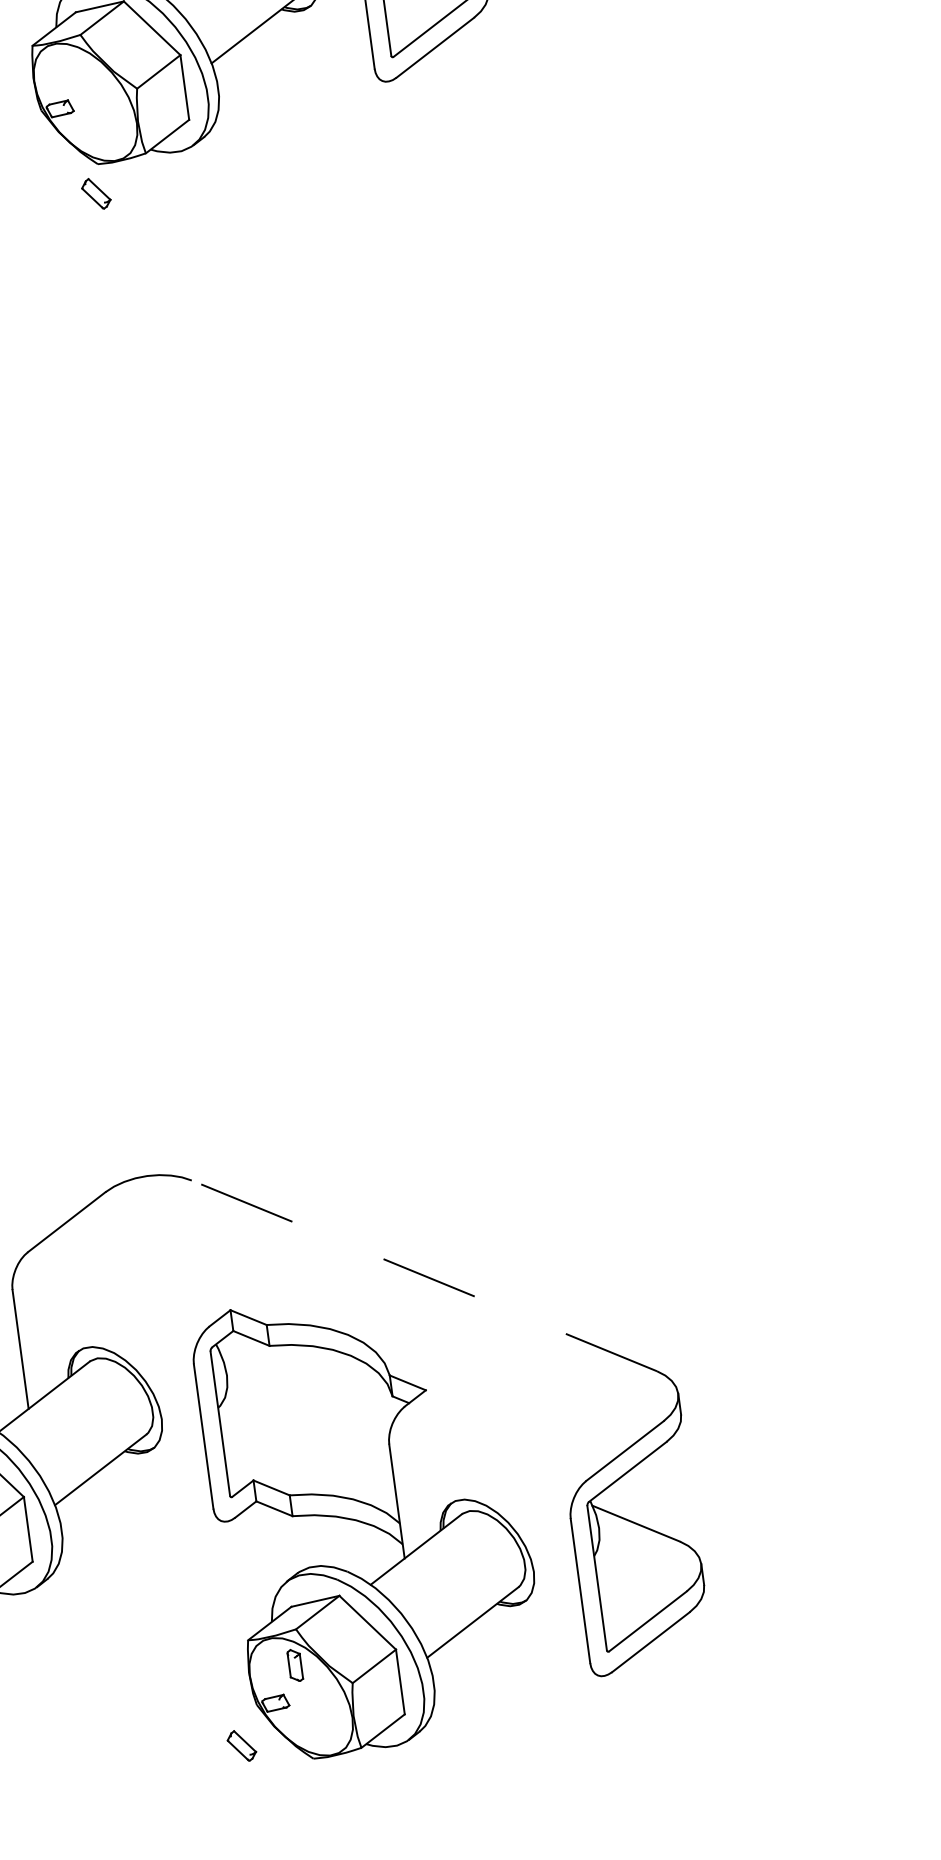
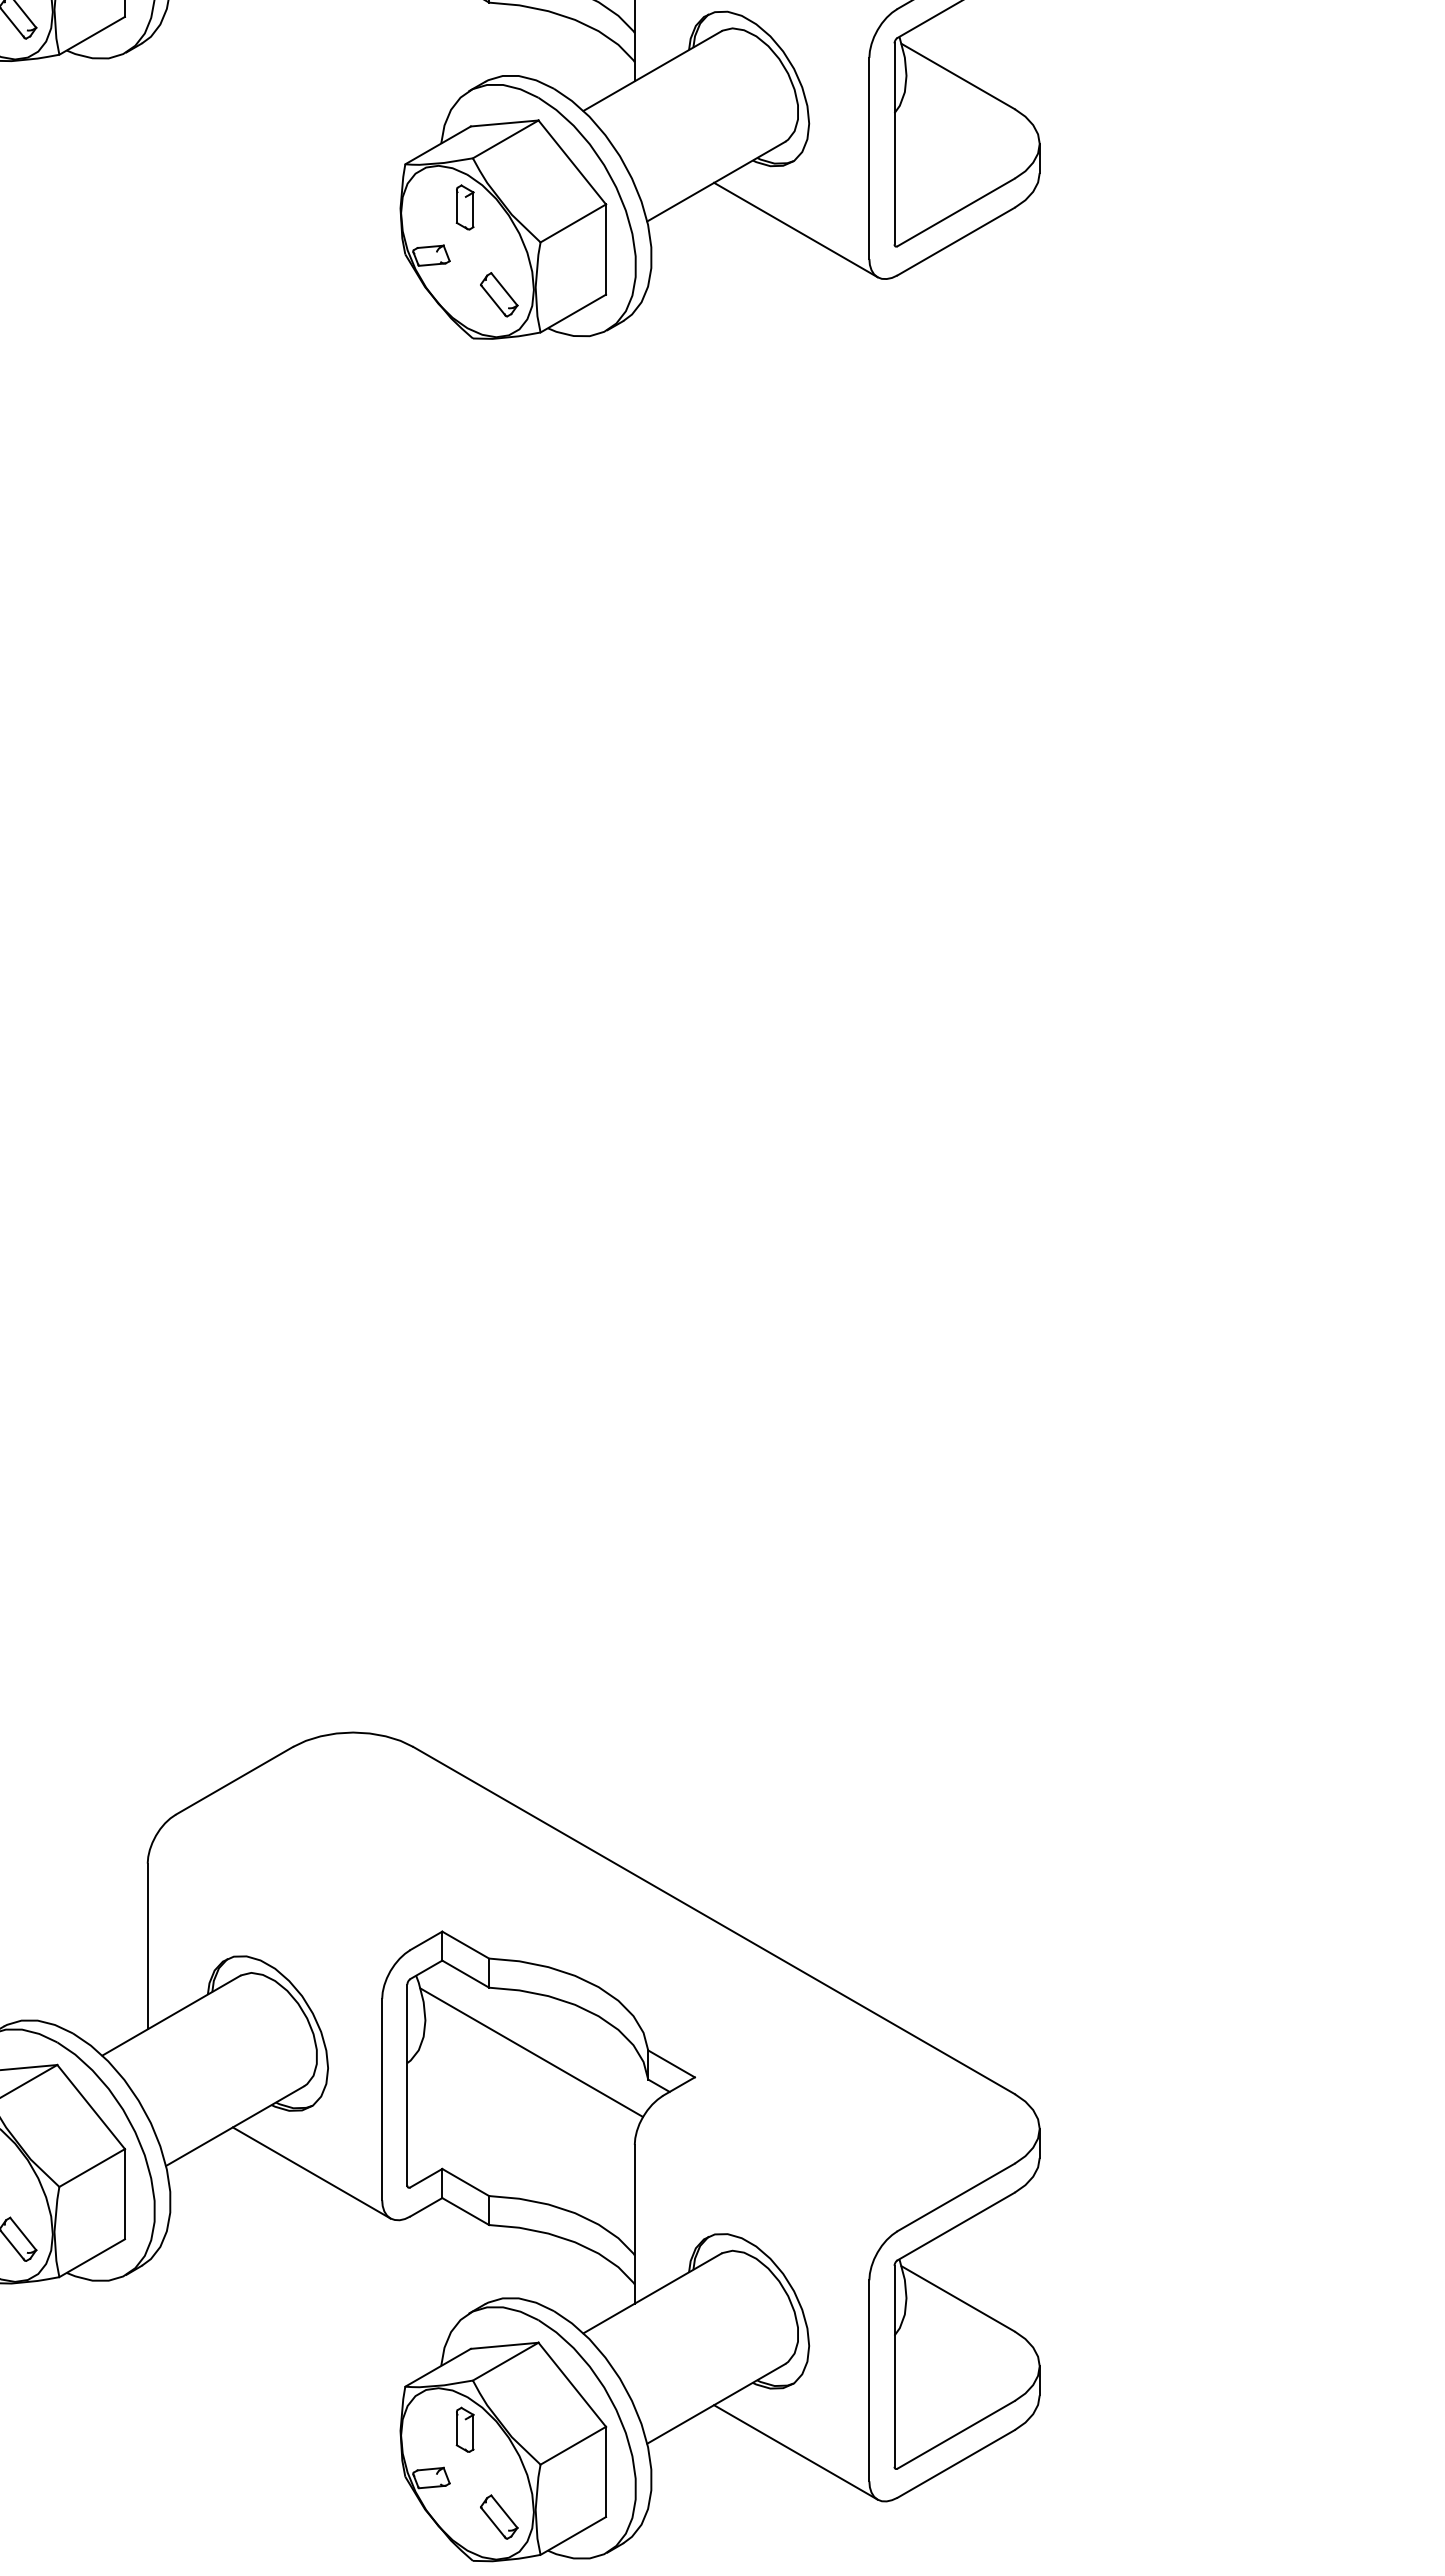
line: (318, 54) -> (795, 229), added
part: (79, 71) -> (464, 207), added
part: (96, 193) -> (499, 294), moved
line: (424, 1275) -> (713, 1920), dashed -> solid
line: (306, 1388) -> (531, 2052), added
line: (160, 1495) -> (311, 2172), added
line: (534, 1649) -> (795, 2452), added
part: (242, 1745) -> (499, 2516), moved

